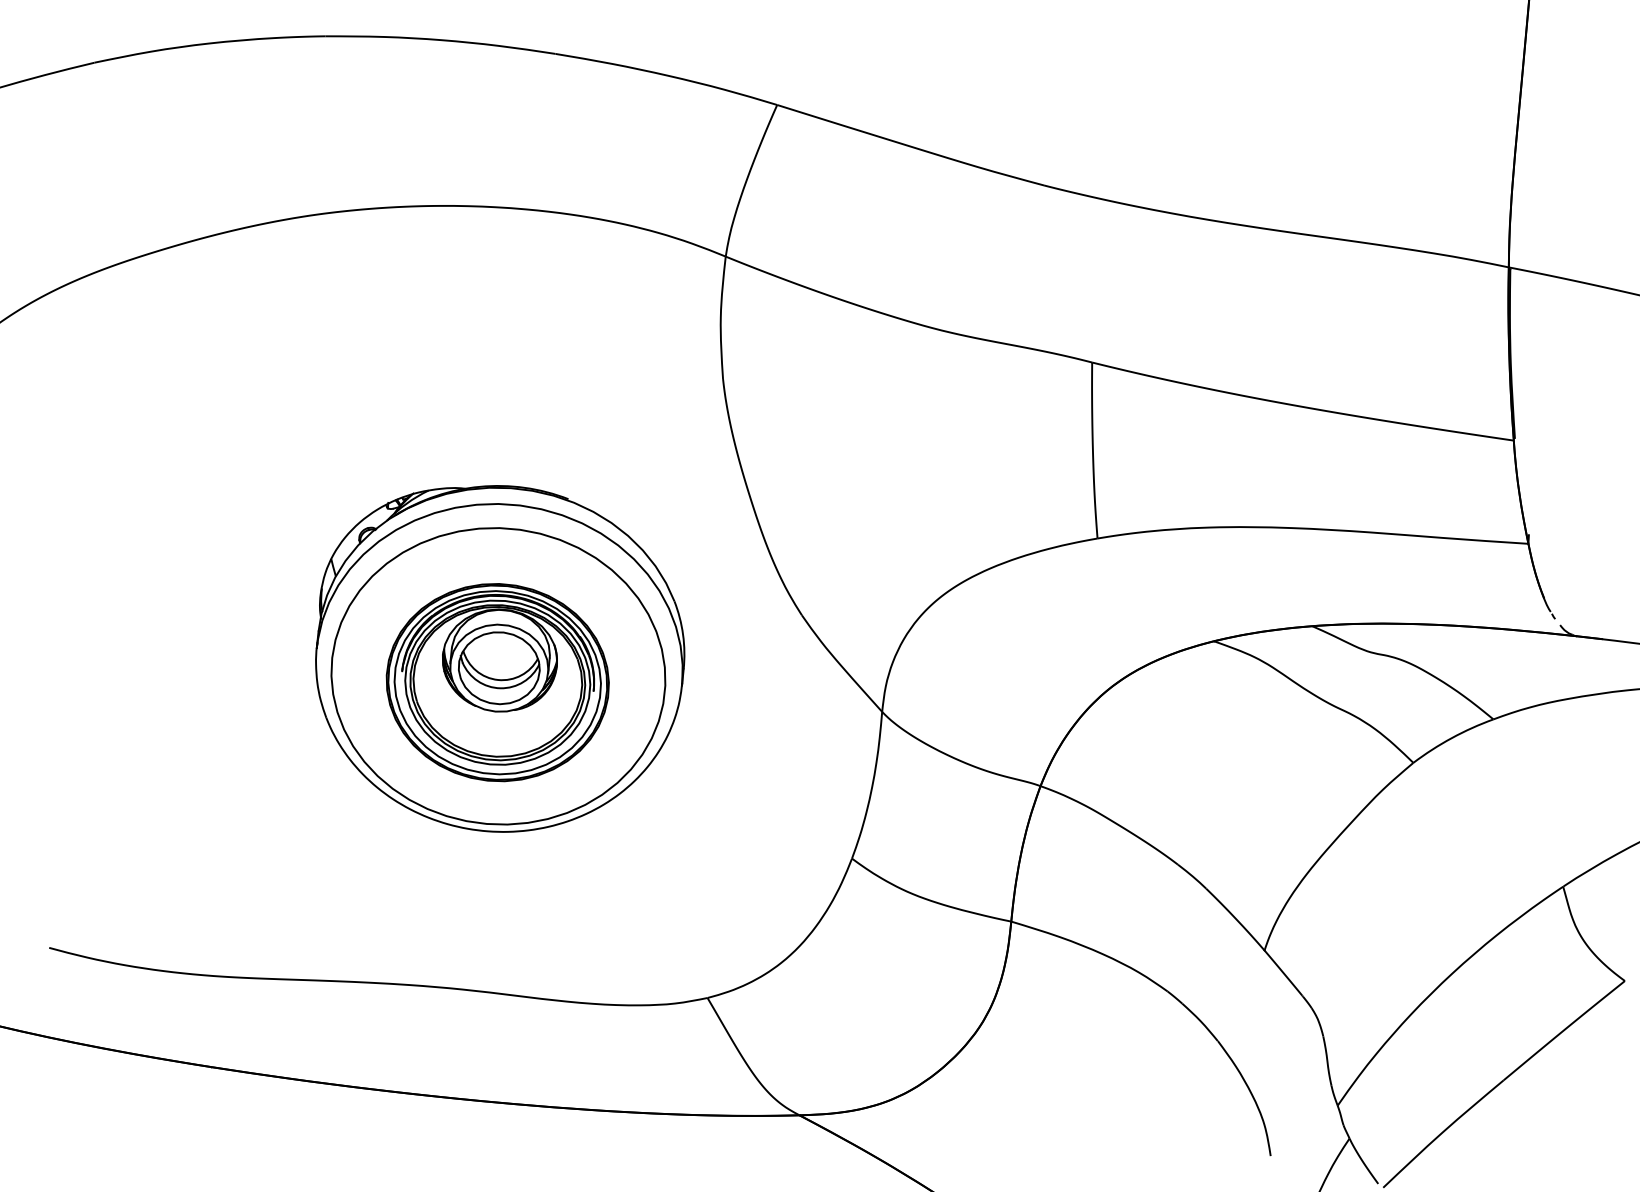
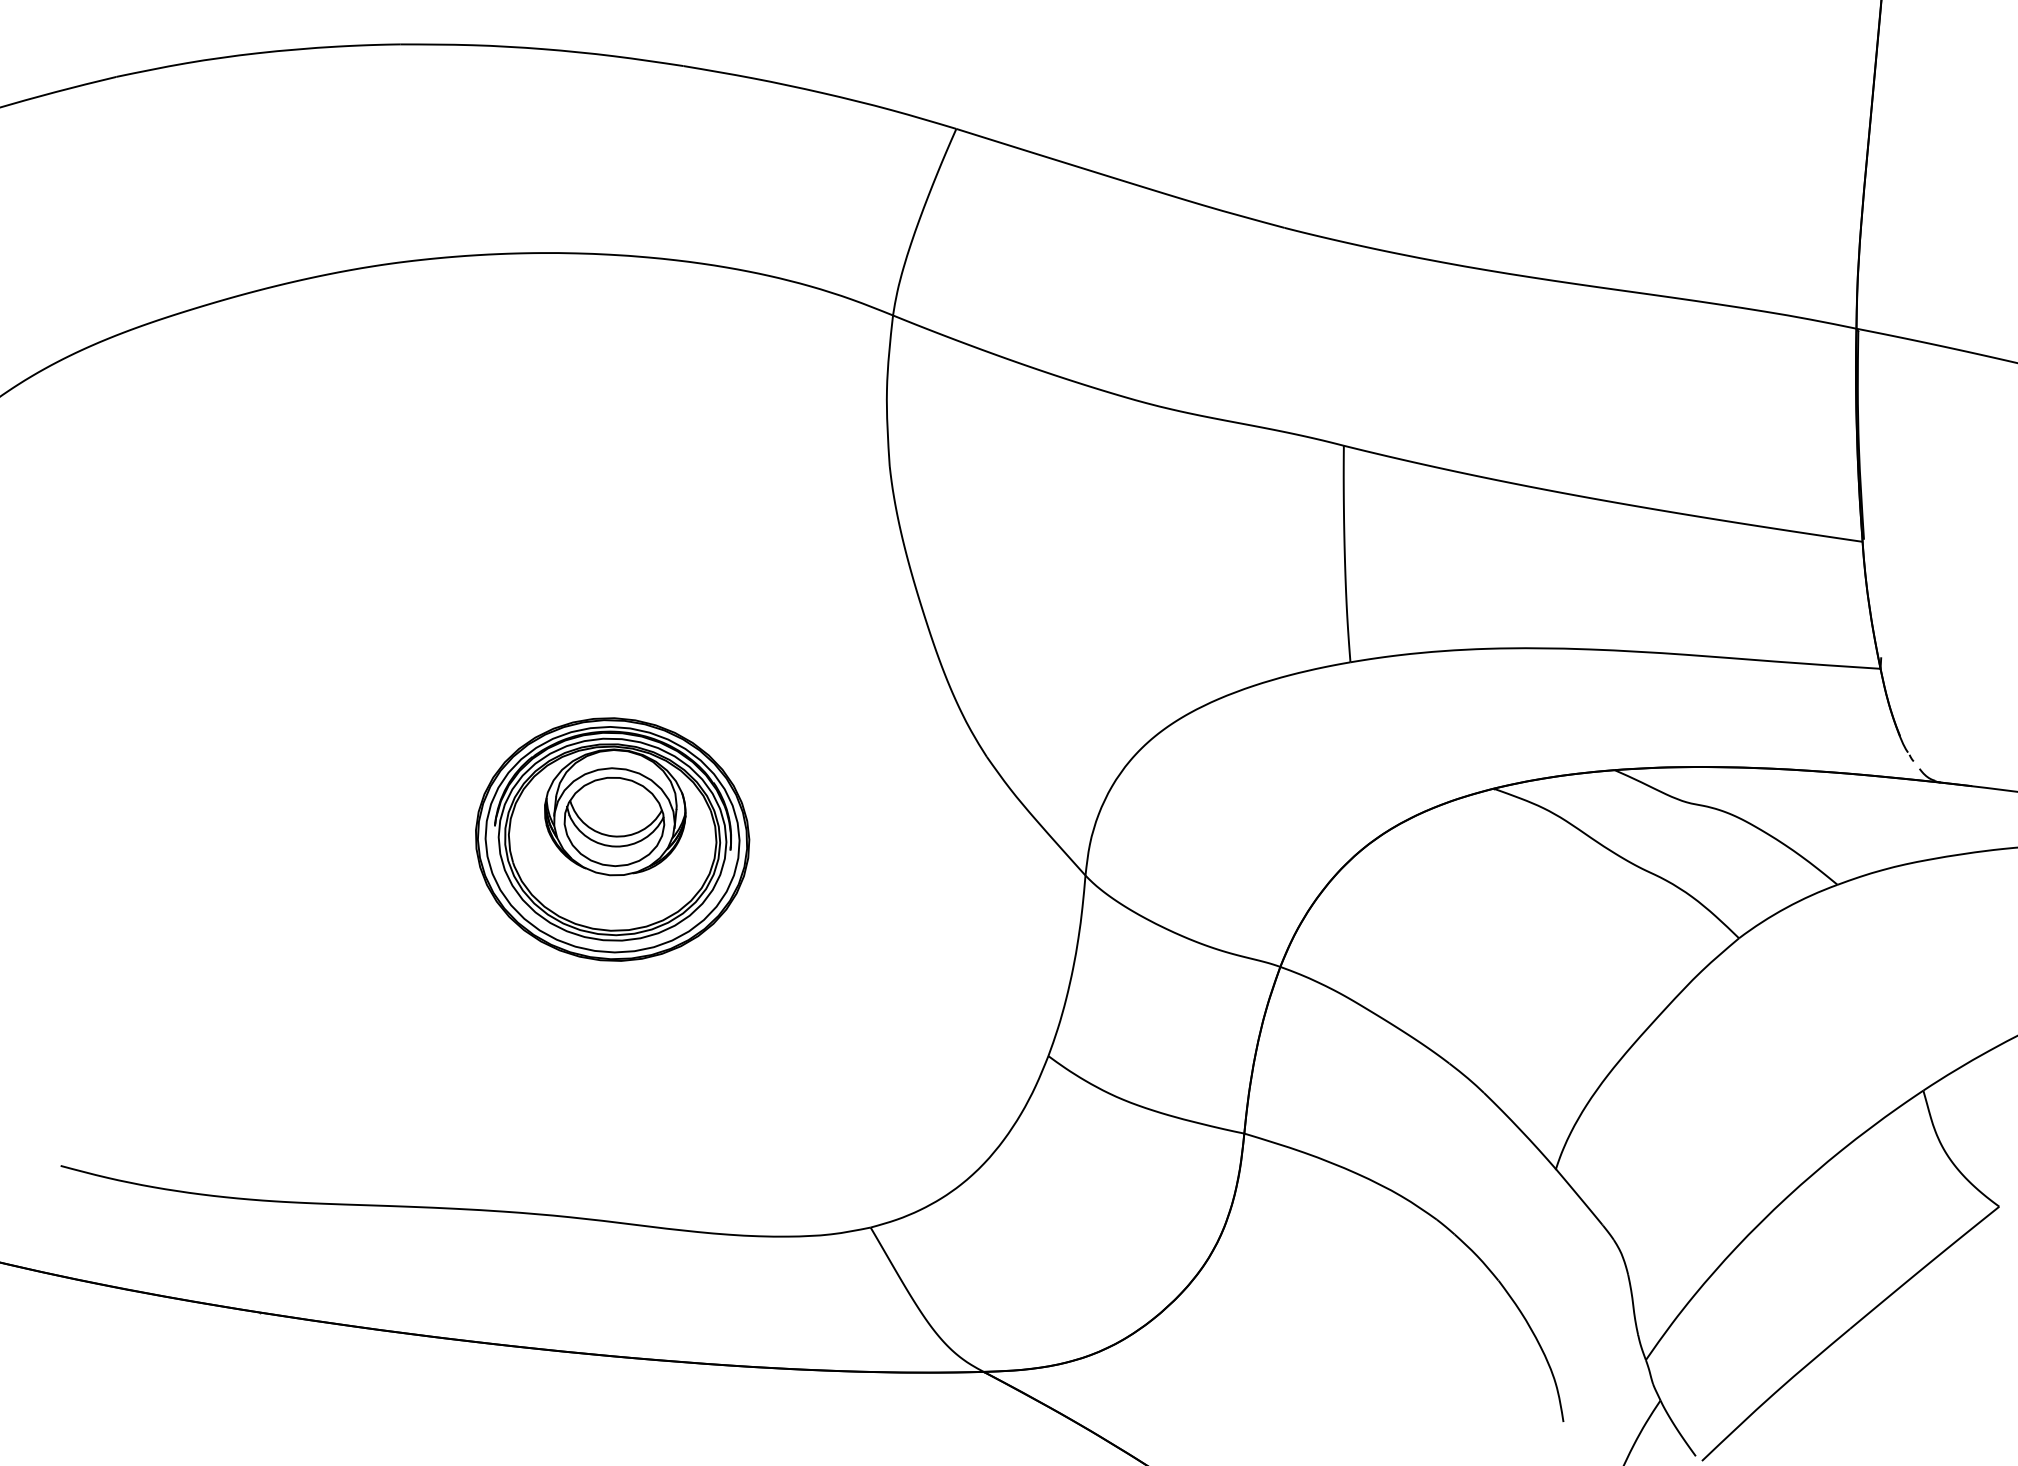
part: (500, 658) -> (615, 809), removed

